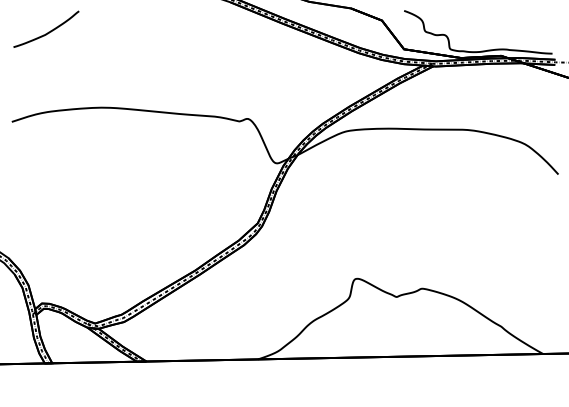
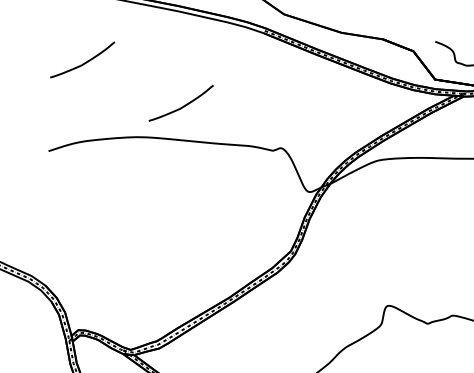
curve: (148, 75) -> (183, 105), added

